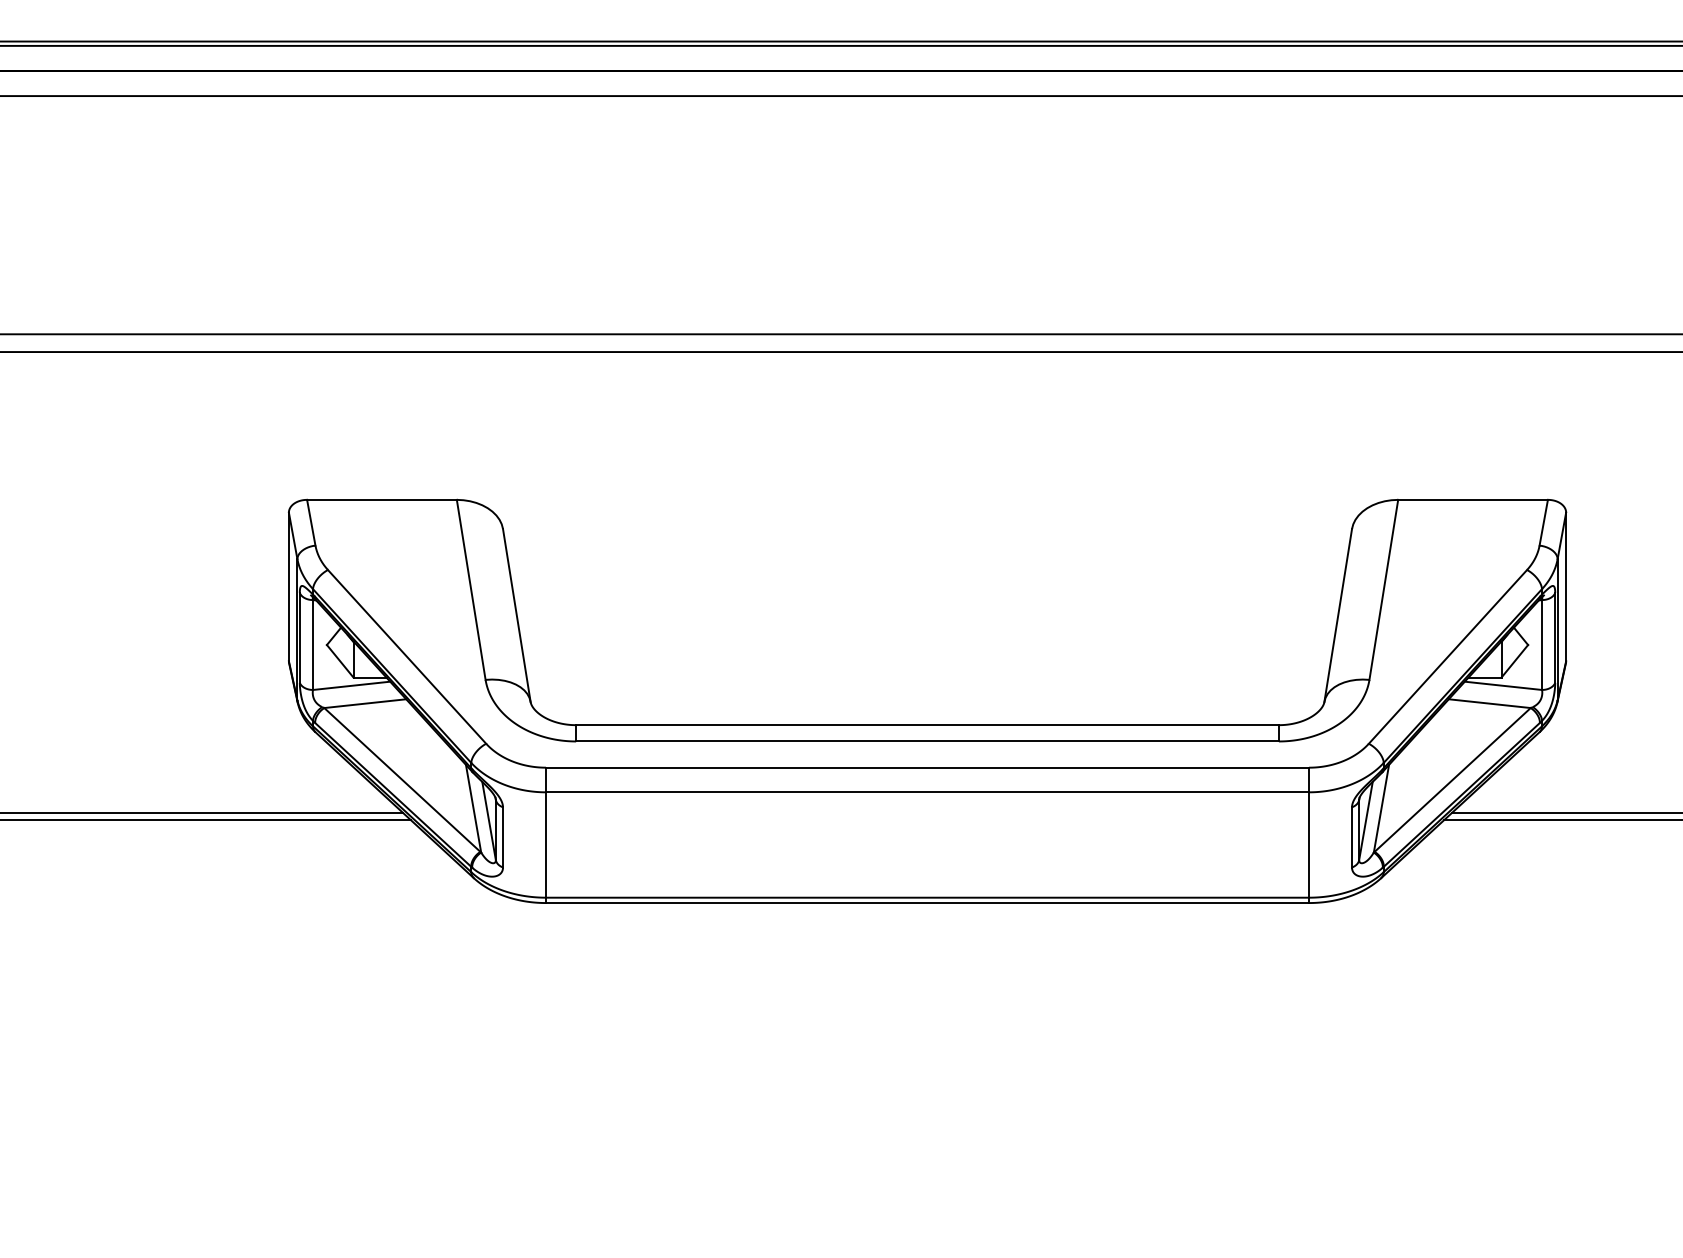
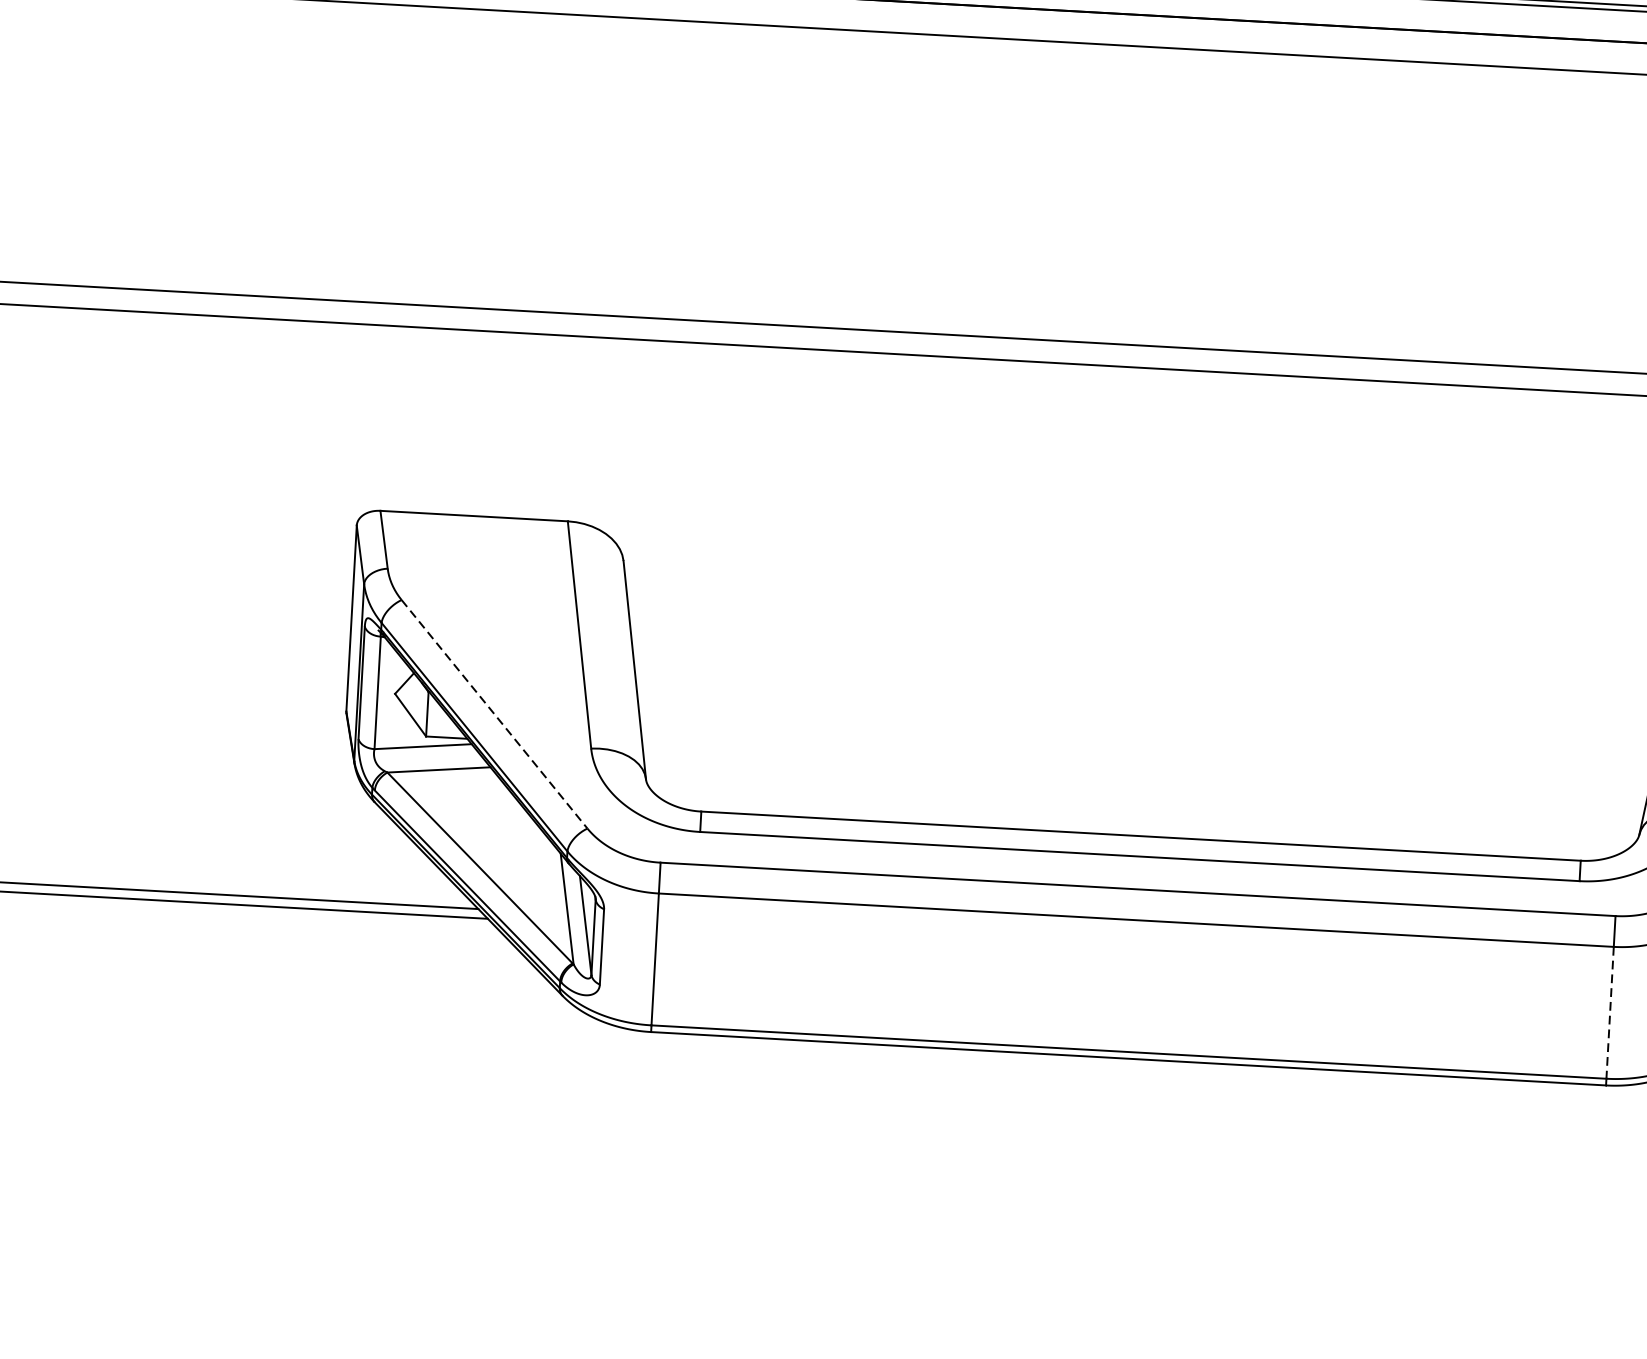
line: (407, 656) -> (495, 713), solid -> dashed
line: (1309, 845) -> (1610, 1013), solid -> dashed

